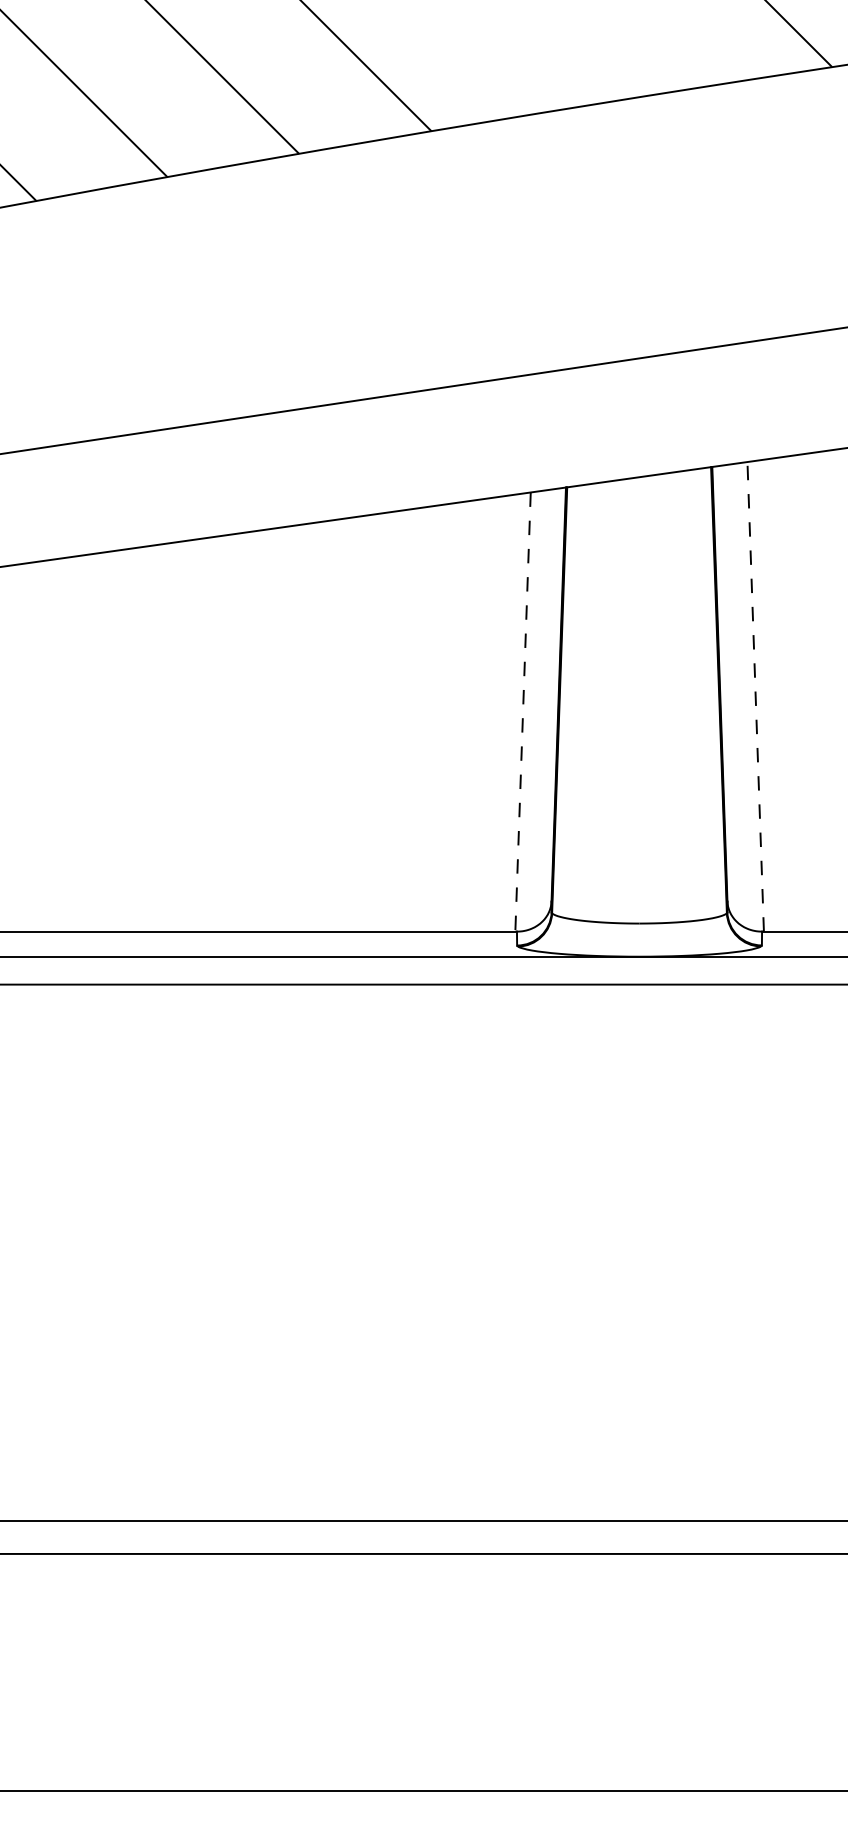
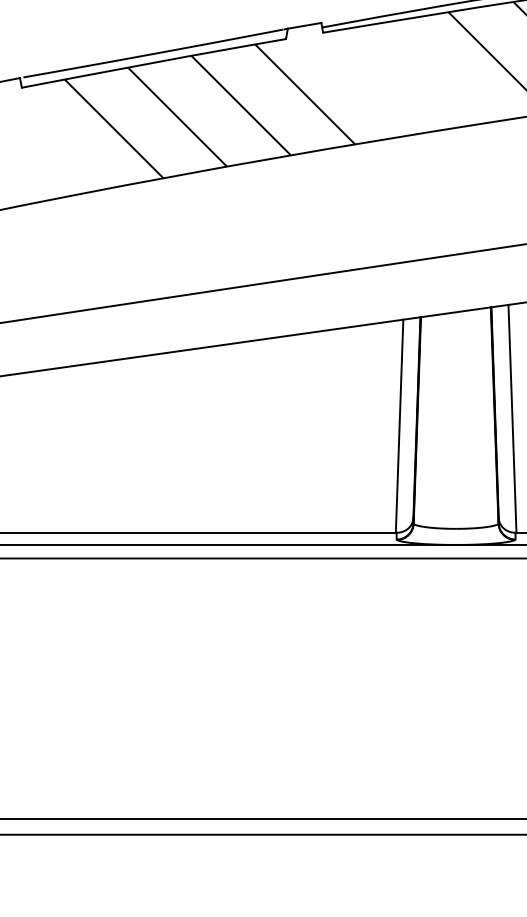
line: (755, 696) -> (512, 418), dashed -> solid
line: (522, 712) -> (399, 426), dashed -> solid

